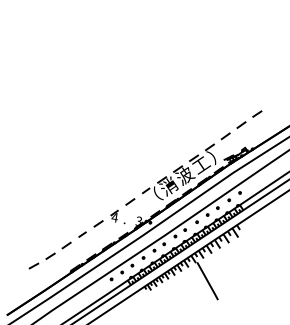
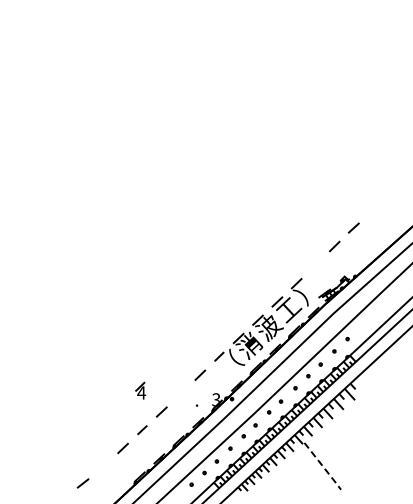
line: (225, 135) -> (315, 264), removed
part: (114, 215) -> (140, 390), moved
line: (50, 256) -> (103, 466), removed
line: (208, 282) -> (323, 467), solid -> dashed

